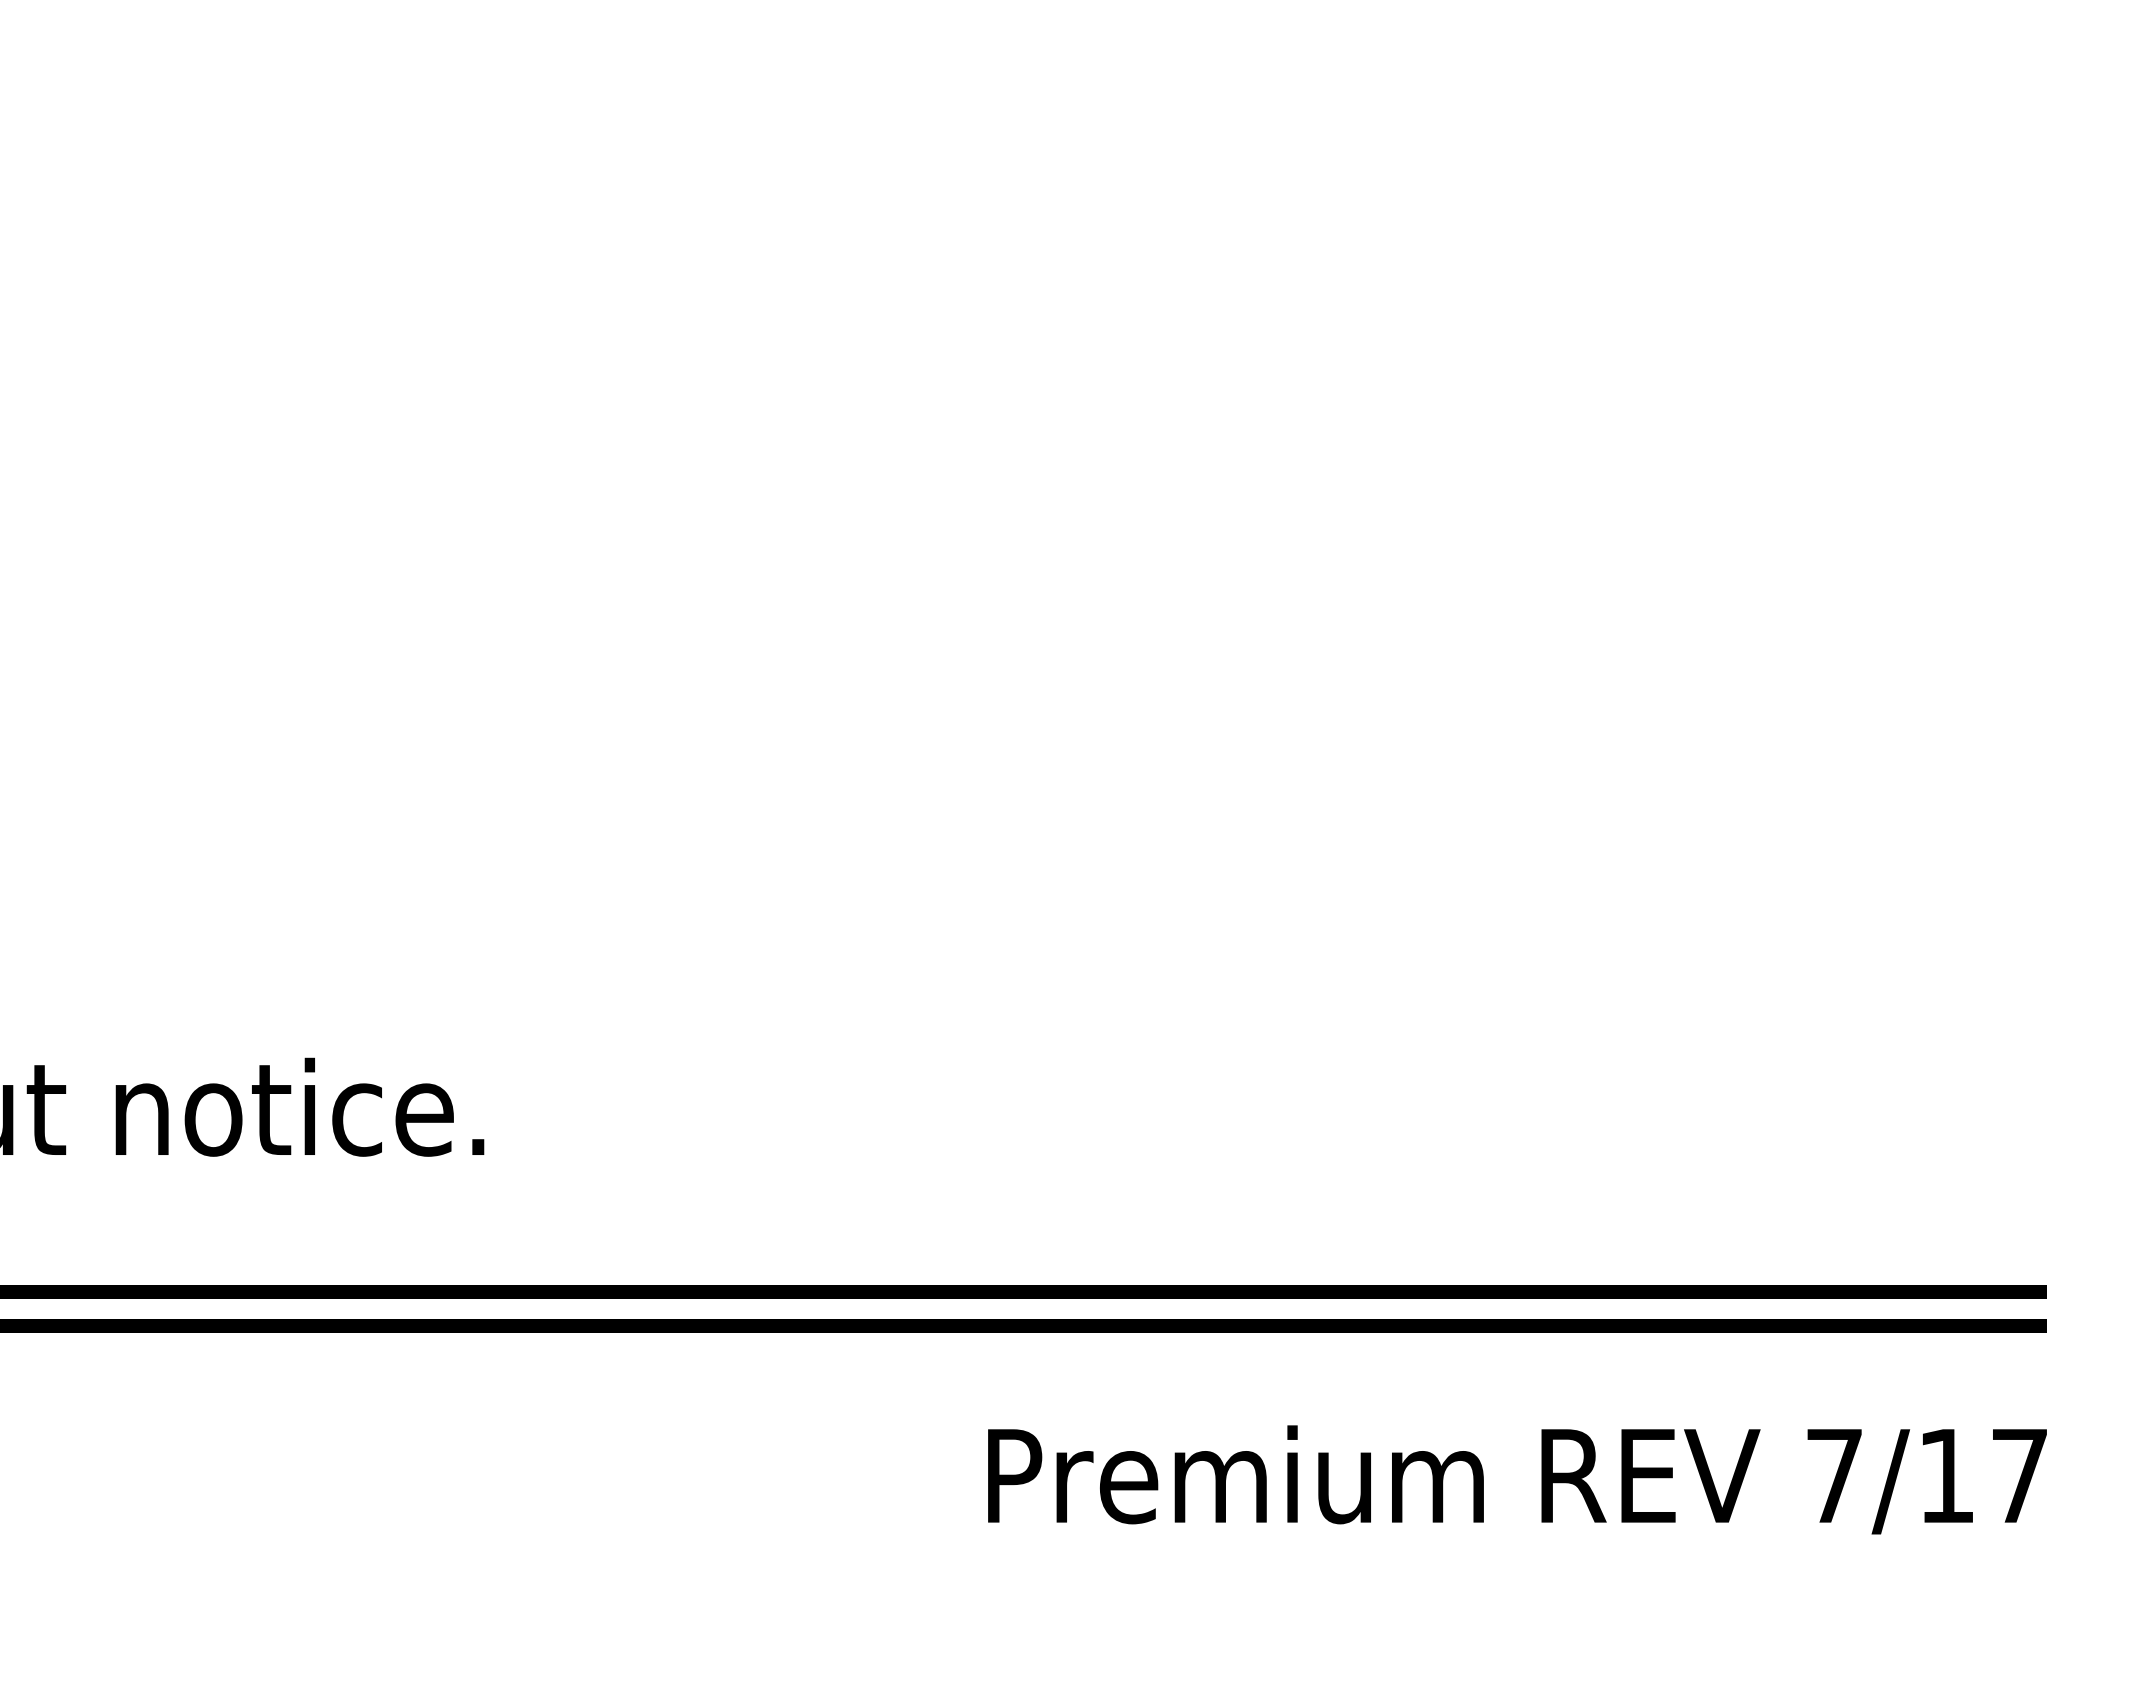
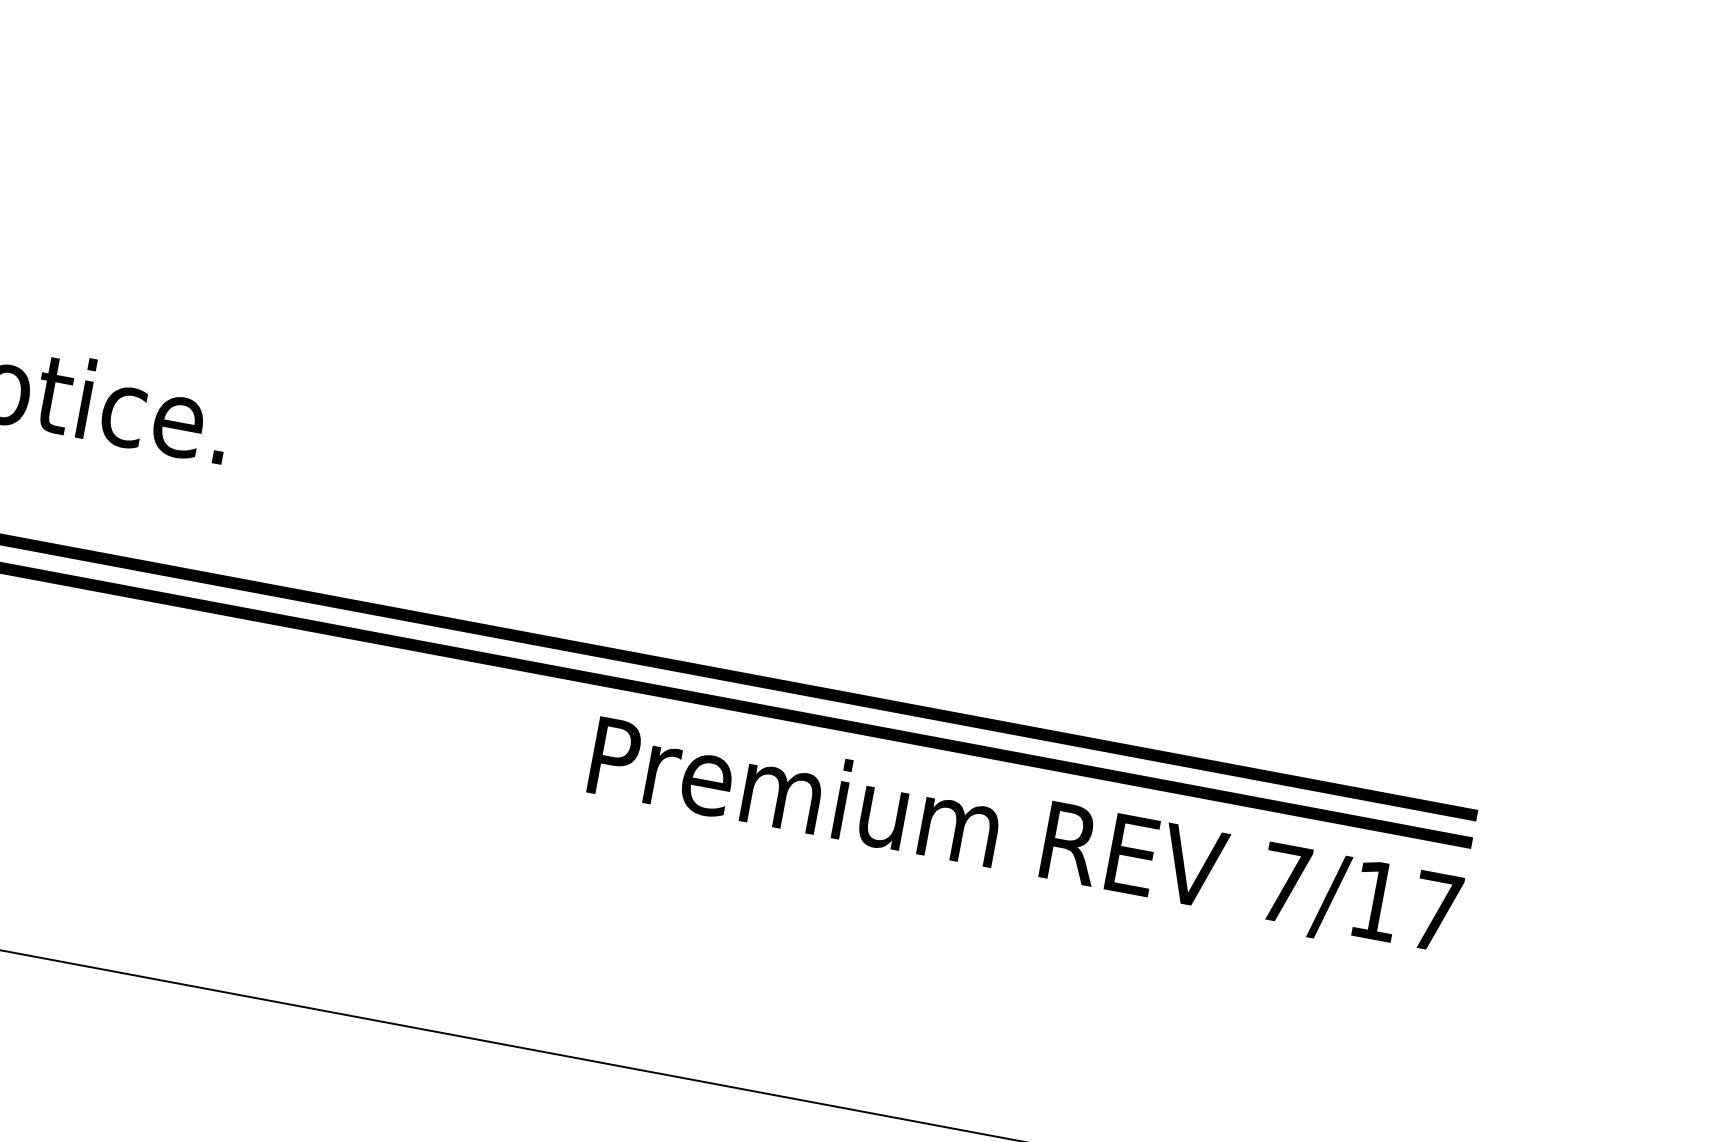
text: (1517, 1479) -> (1025, 838), moved

